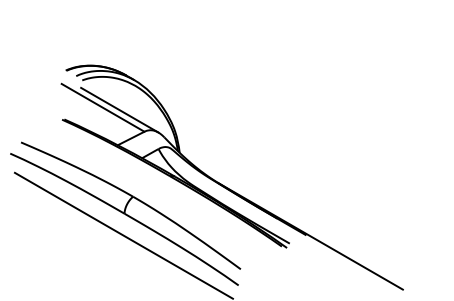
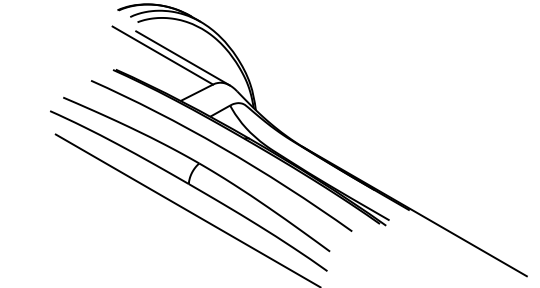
curve: (154, 186) -> (225, 151), added

